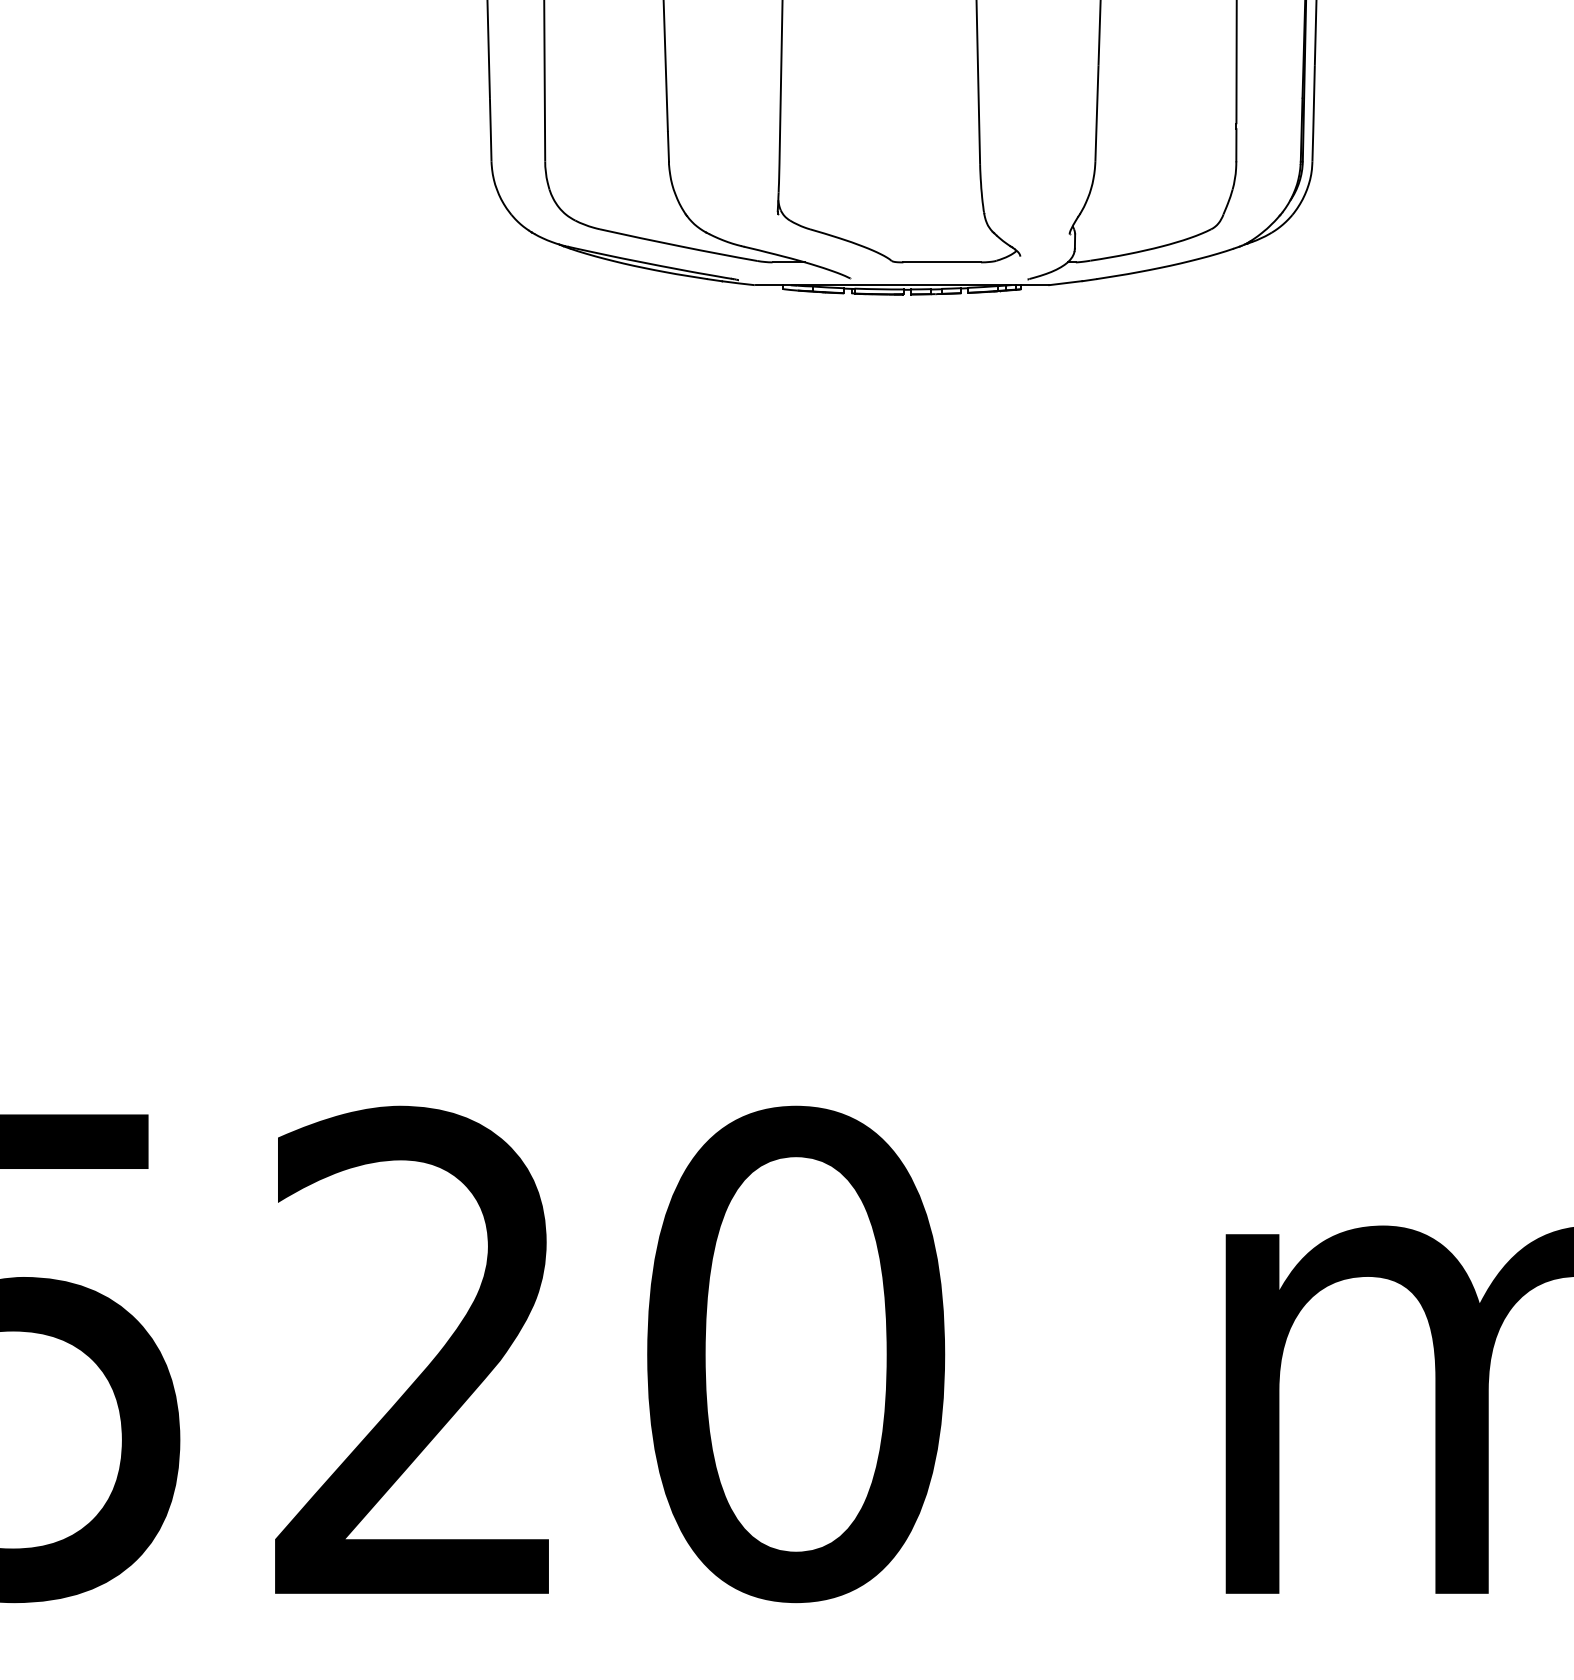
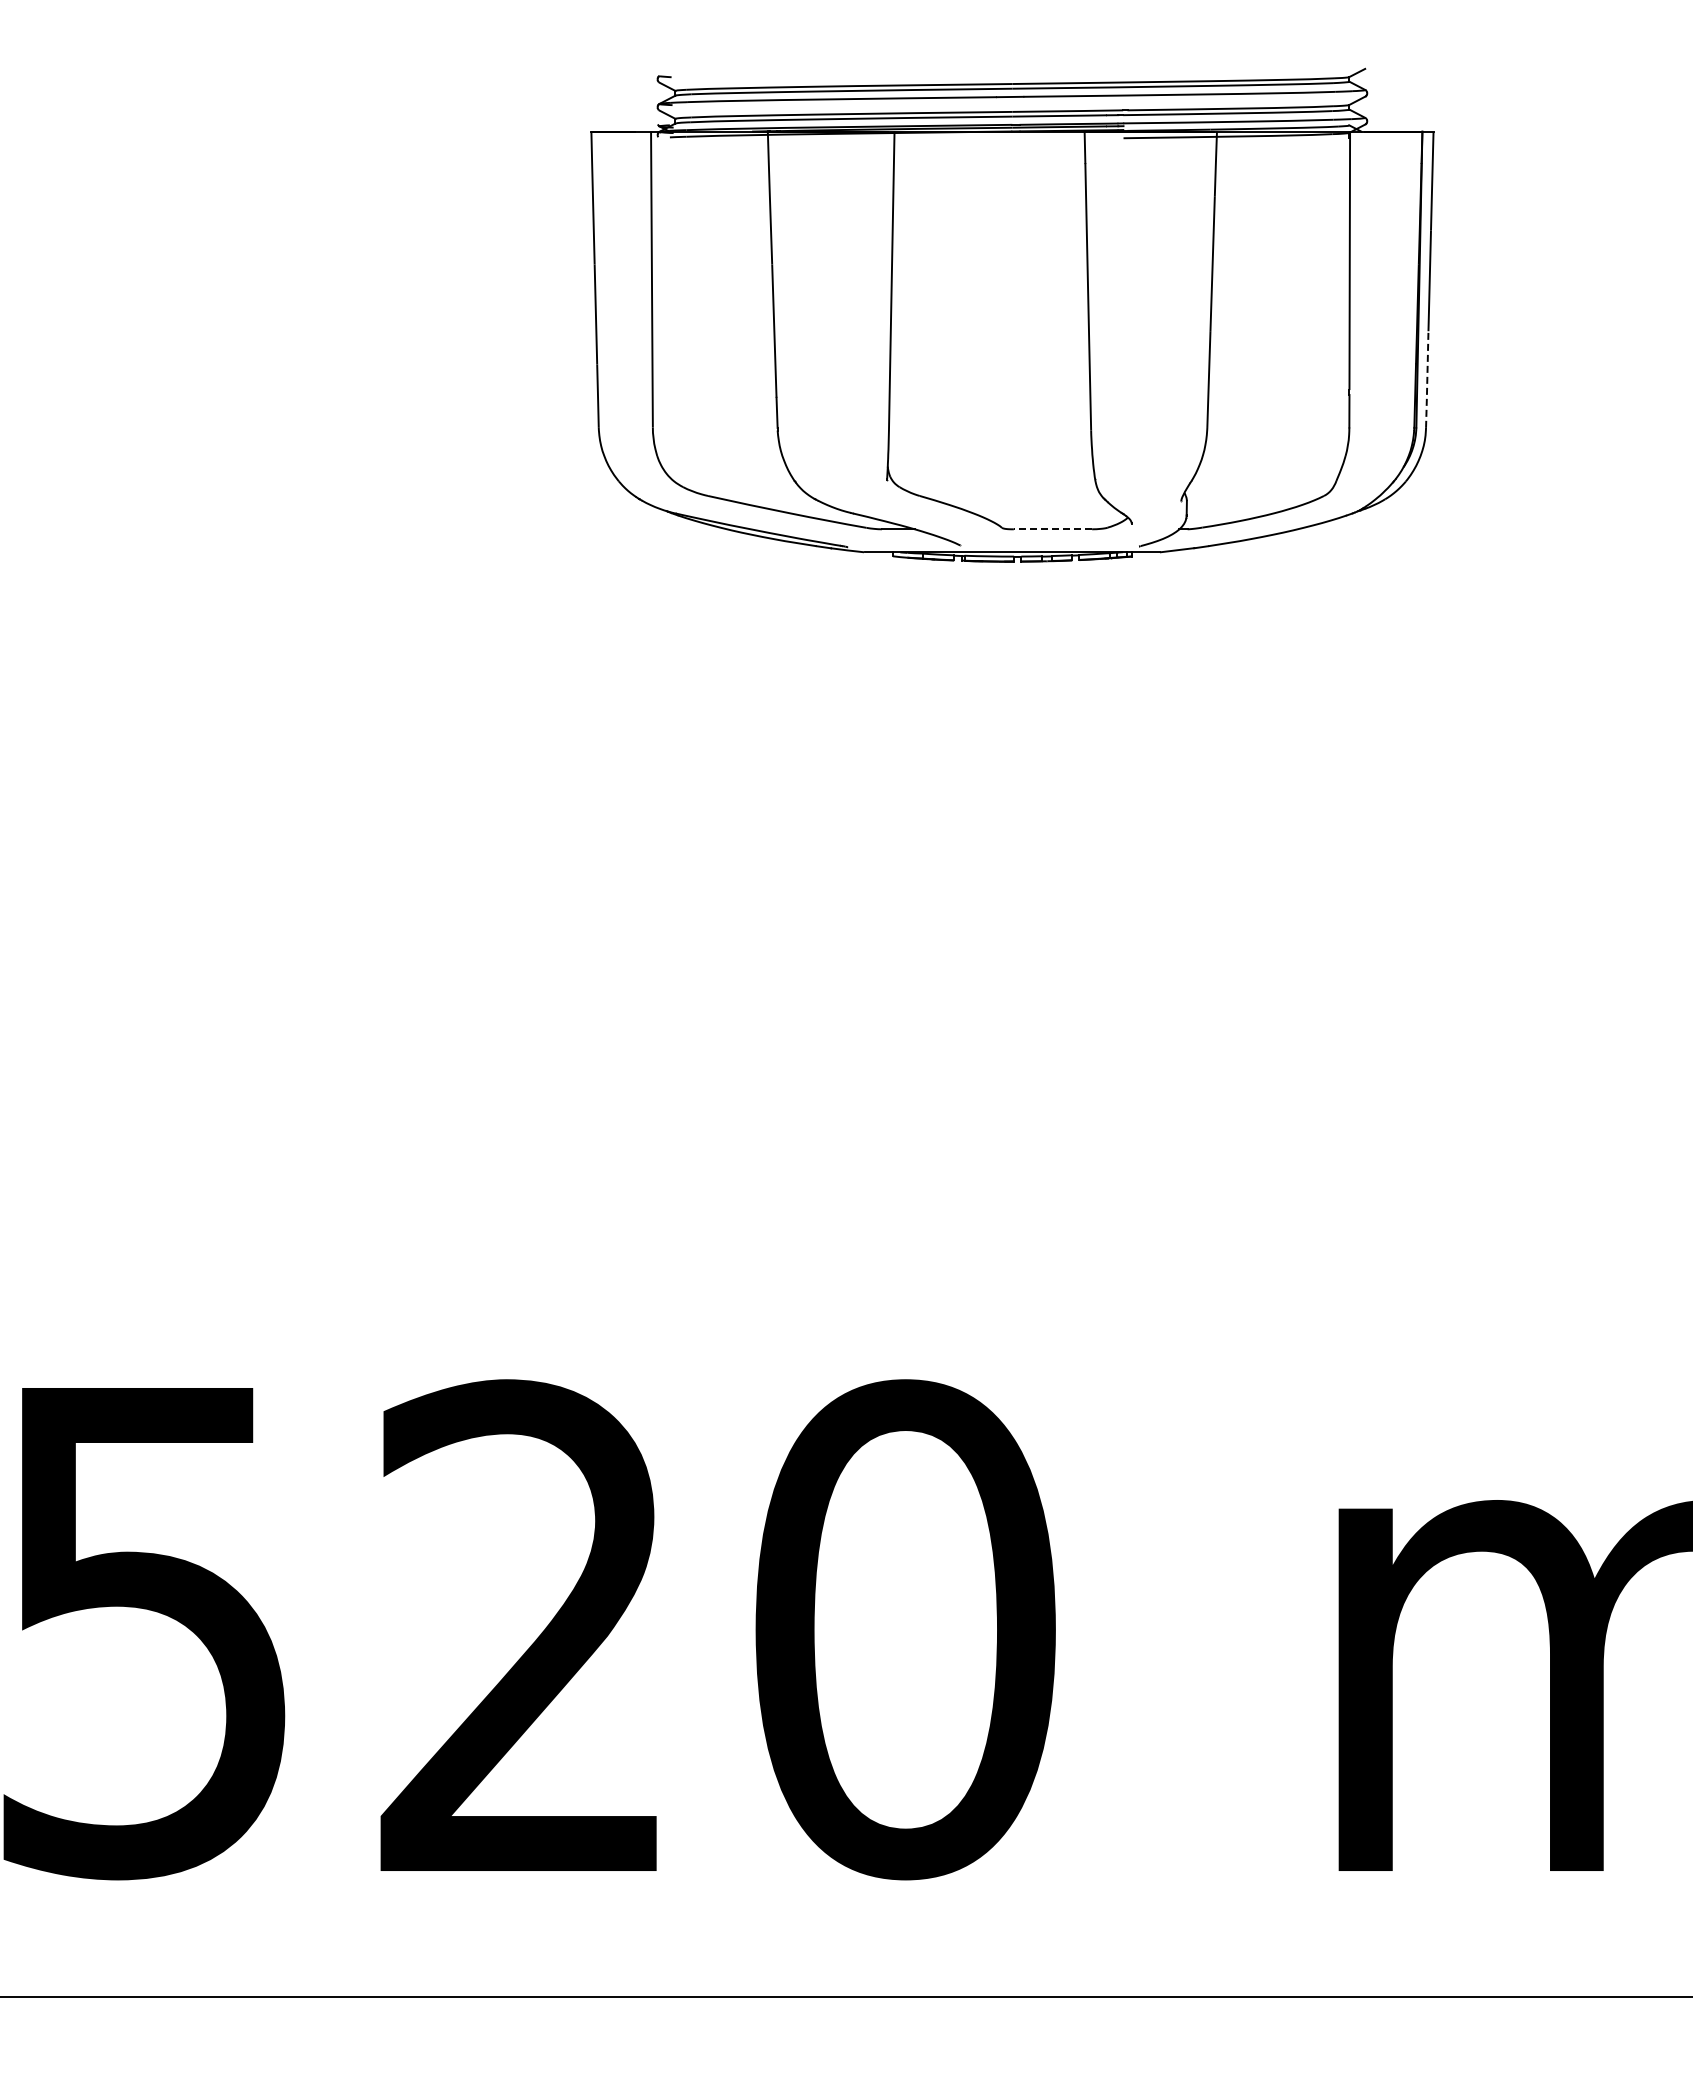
line: (1313, 113) -> (1427, 379), solid -> dashed
line: (941, 262) -> (1052, 529), solid -> dashed

